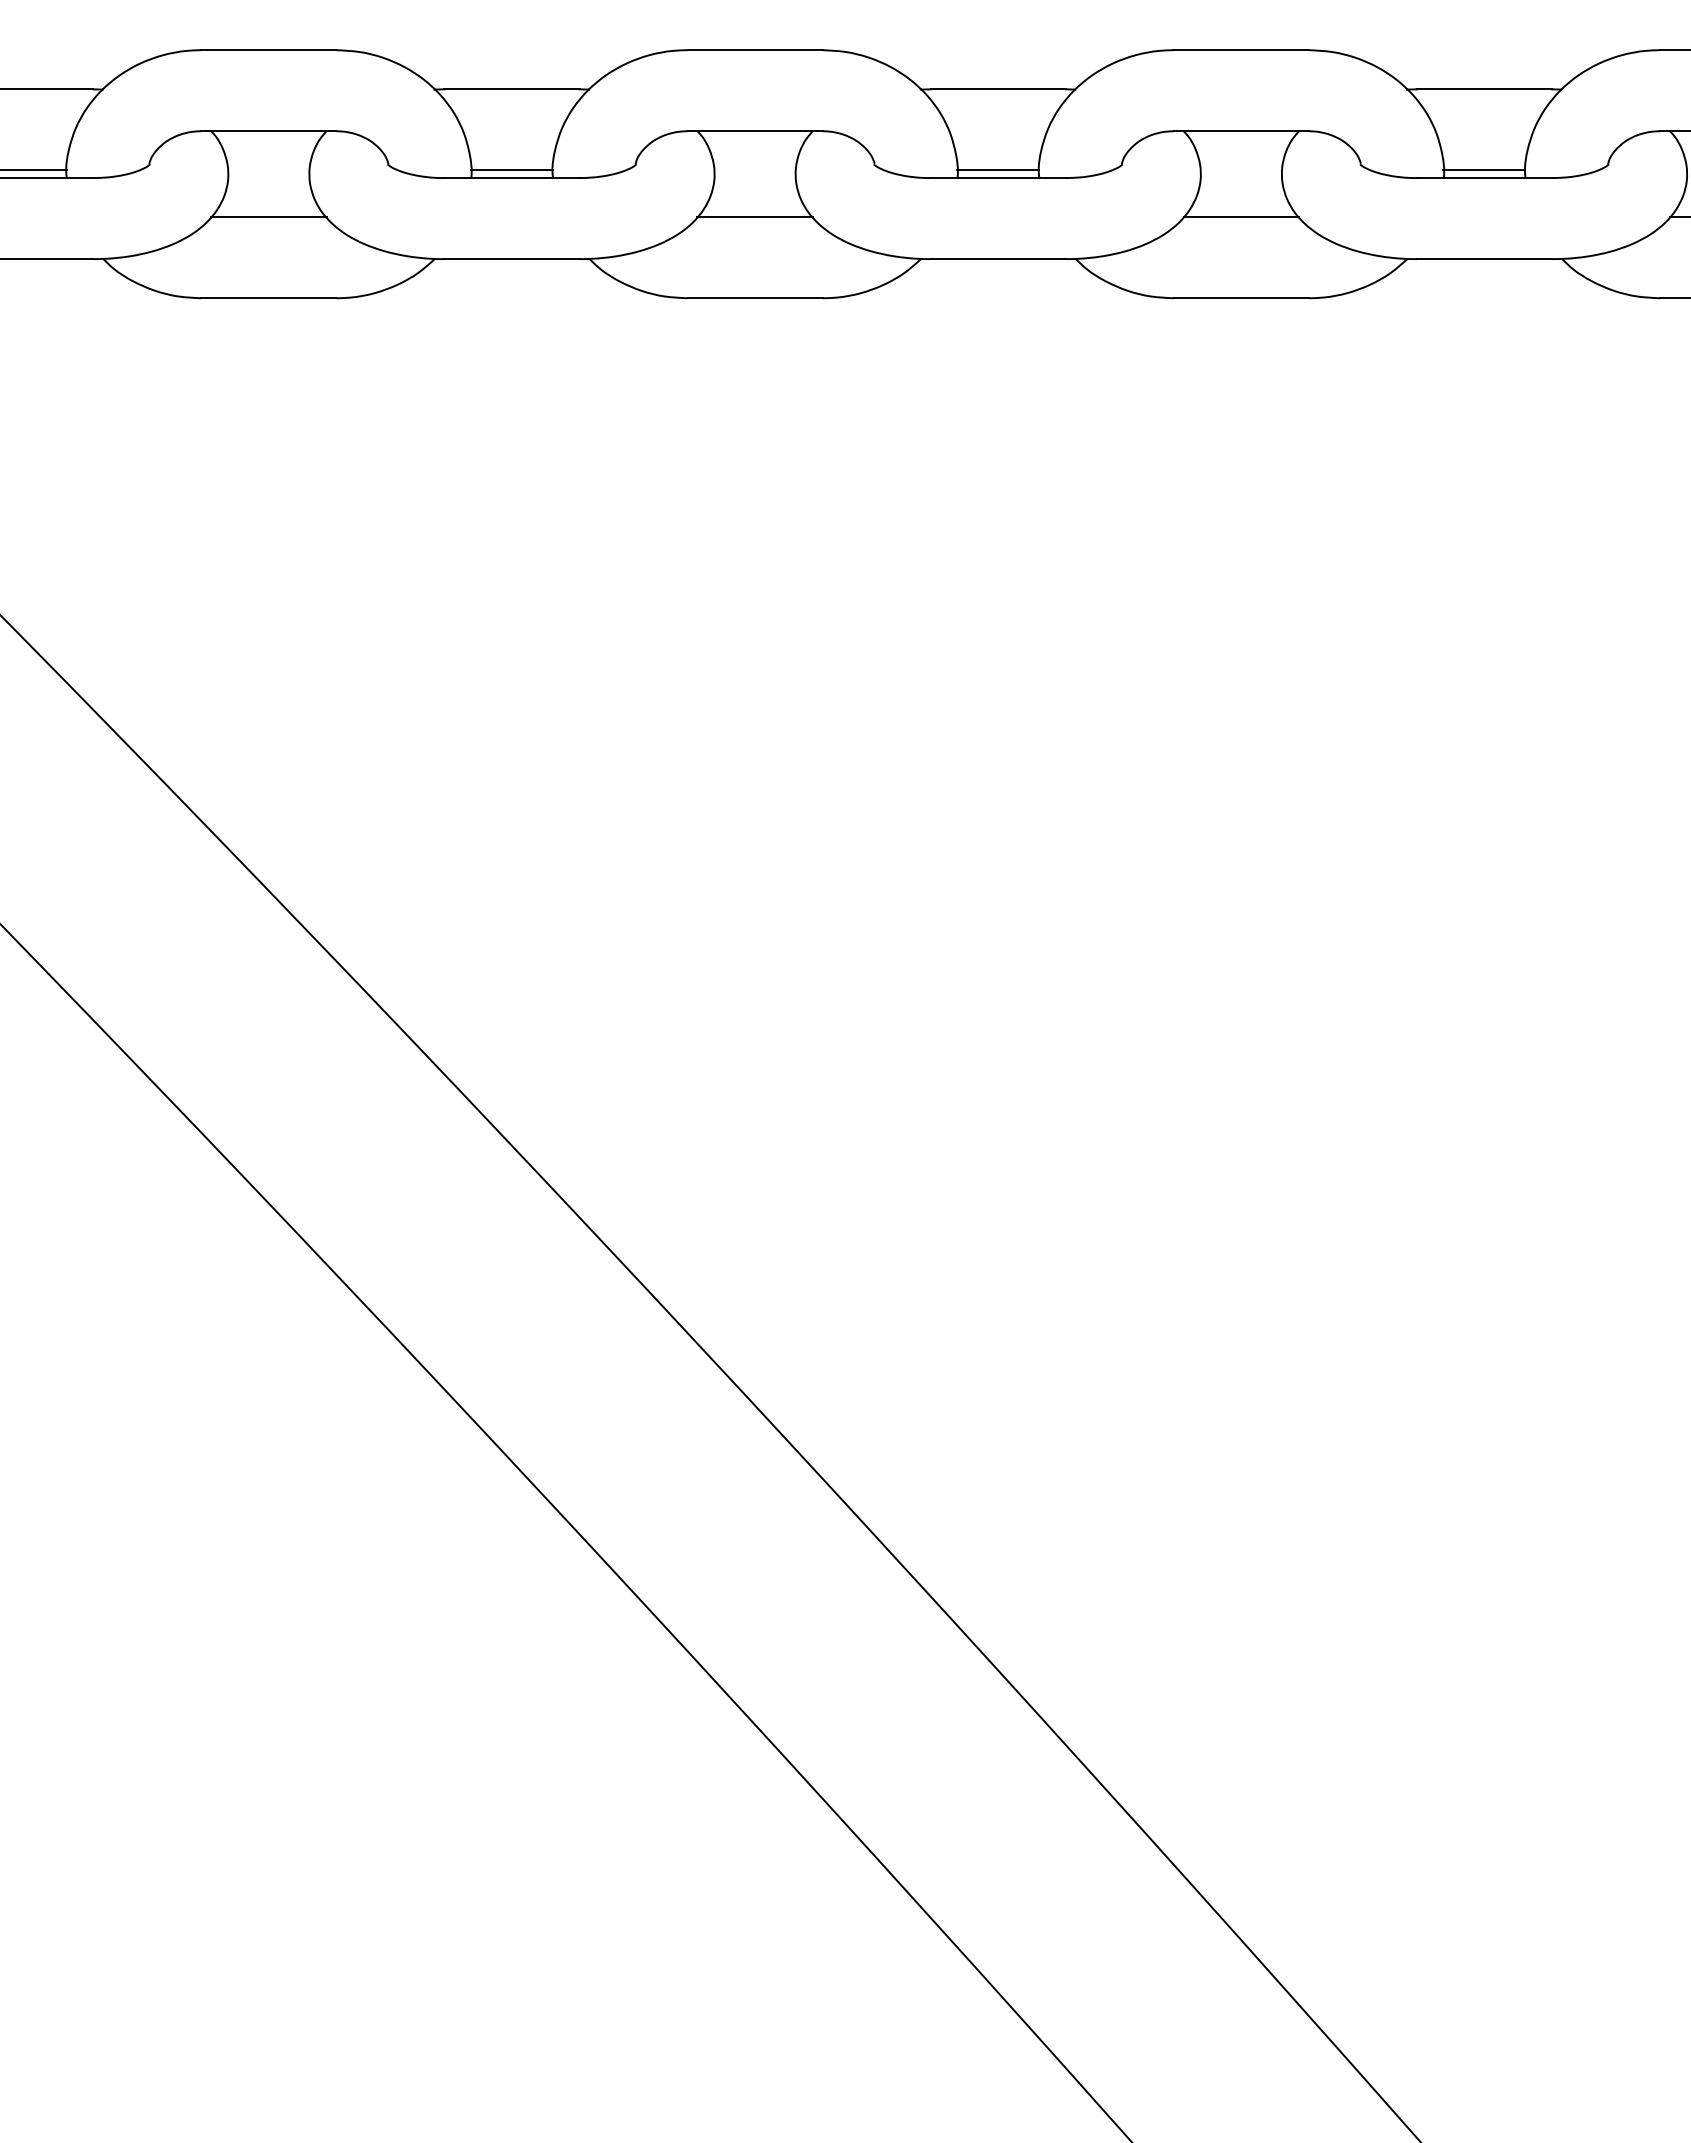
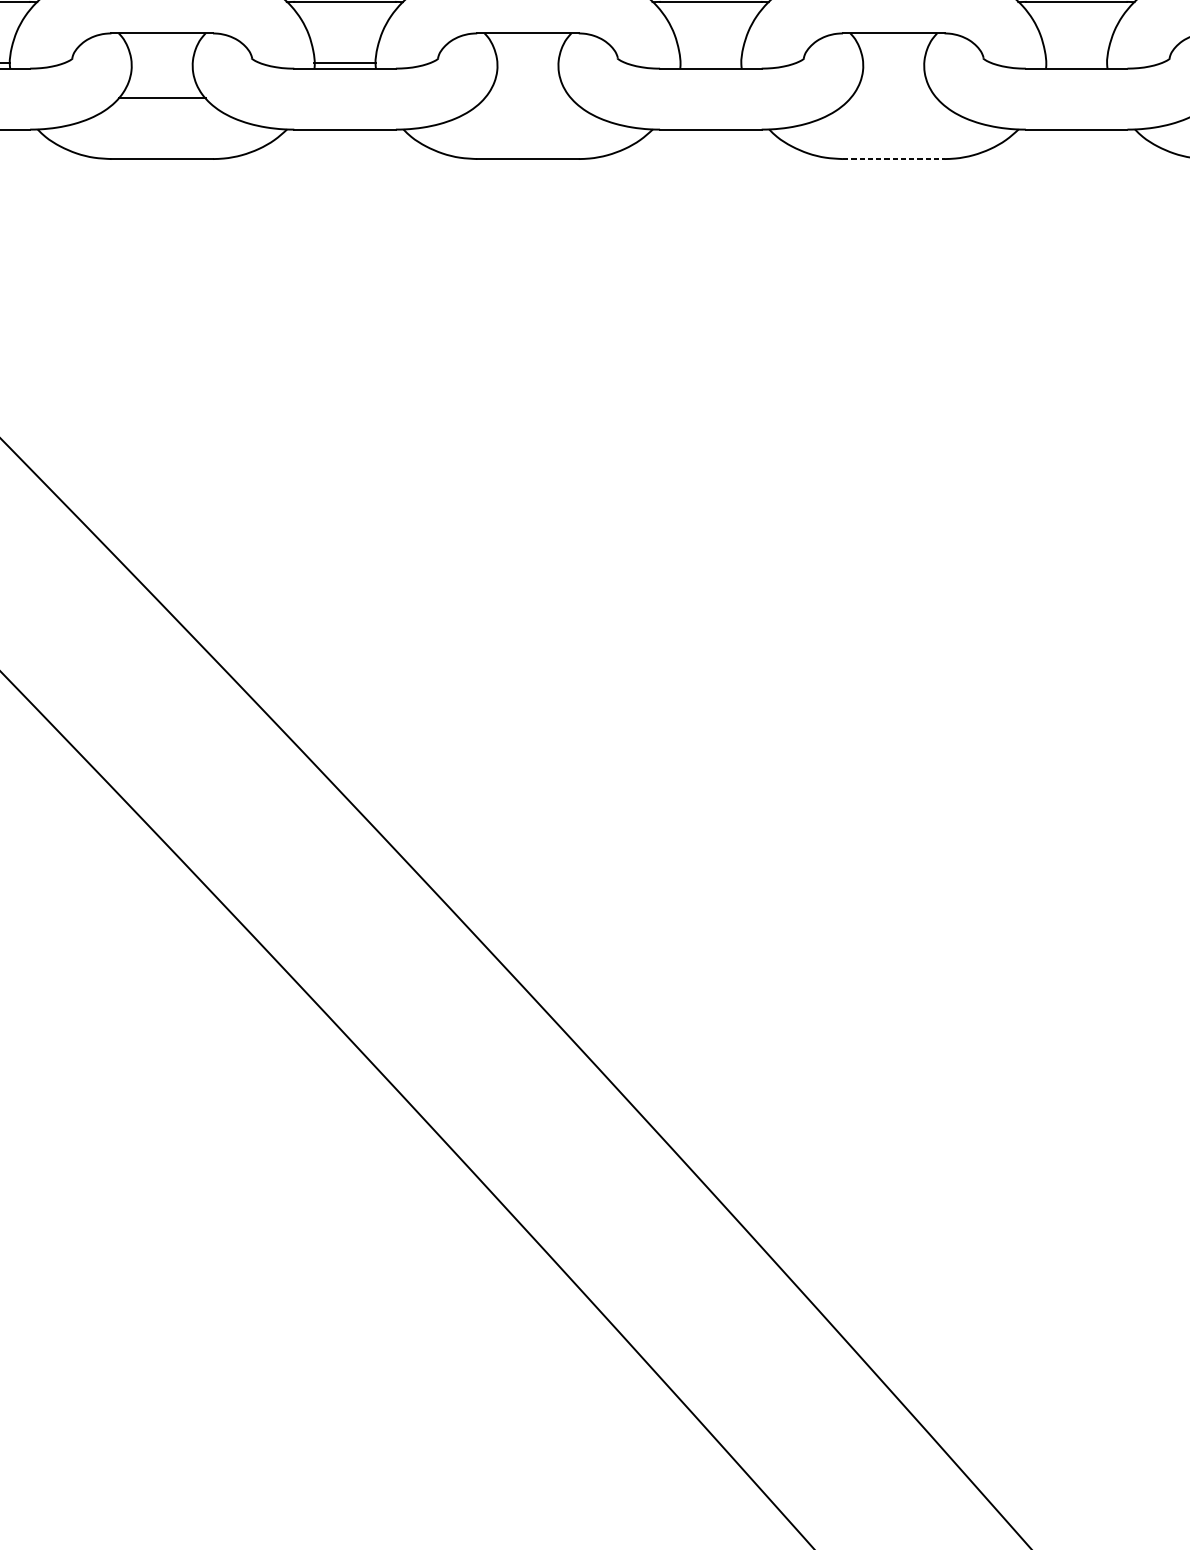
line: (998, 170) -> (711, 62), removed
line: (1484, 170) -> (1076, 62), removed
line: (754, 217) -> (527, 98), removed
line: (1241, 217) -> (893, 98), removed
line: (1241, 298) -> (893, 159), solid -> dashed

